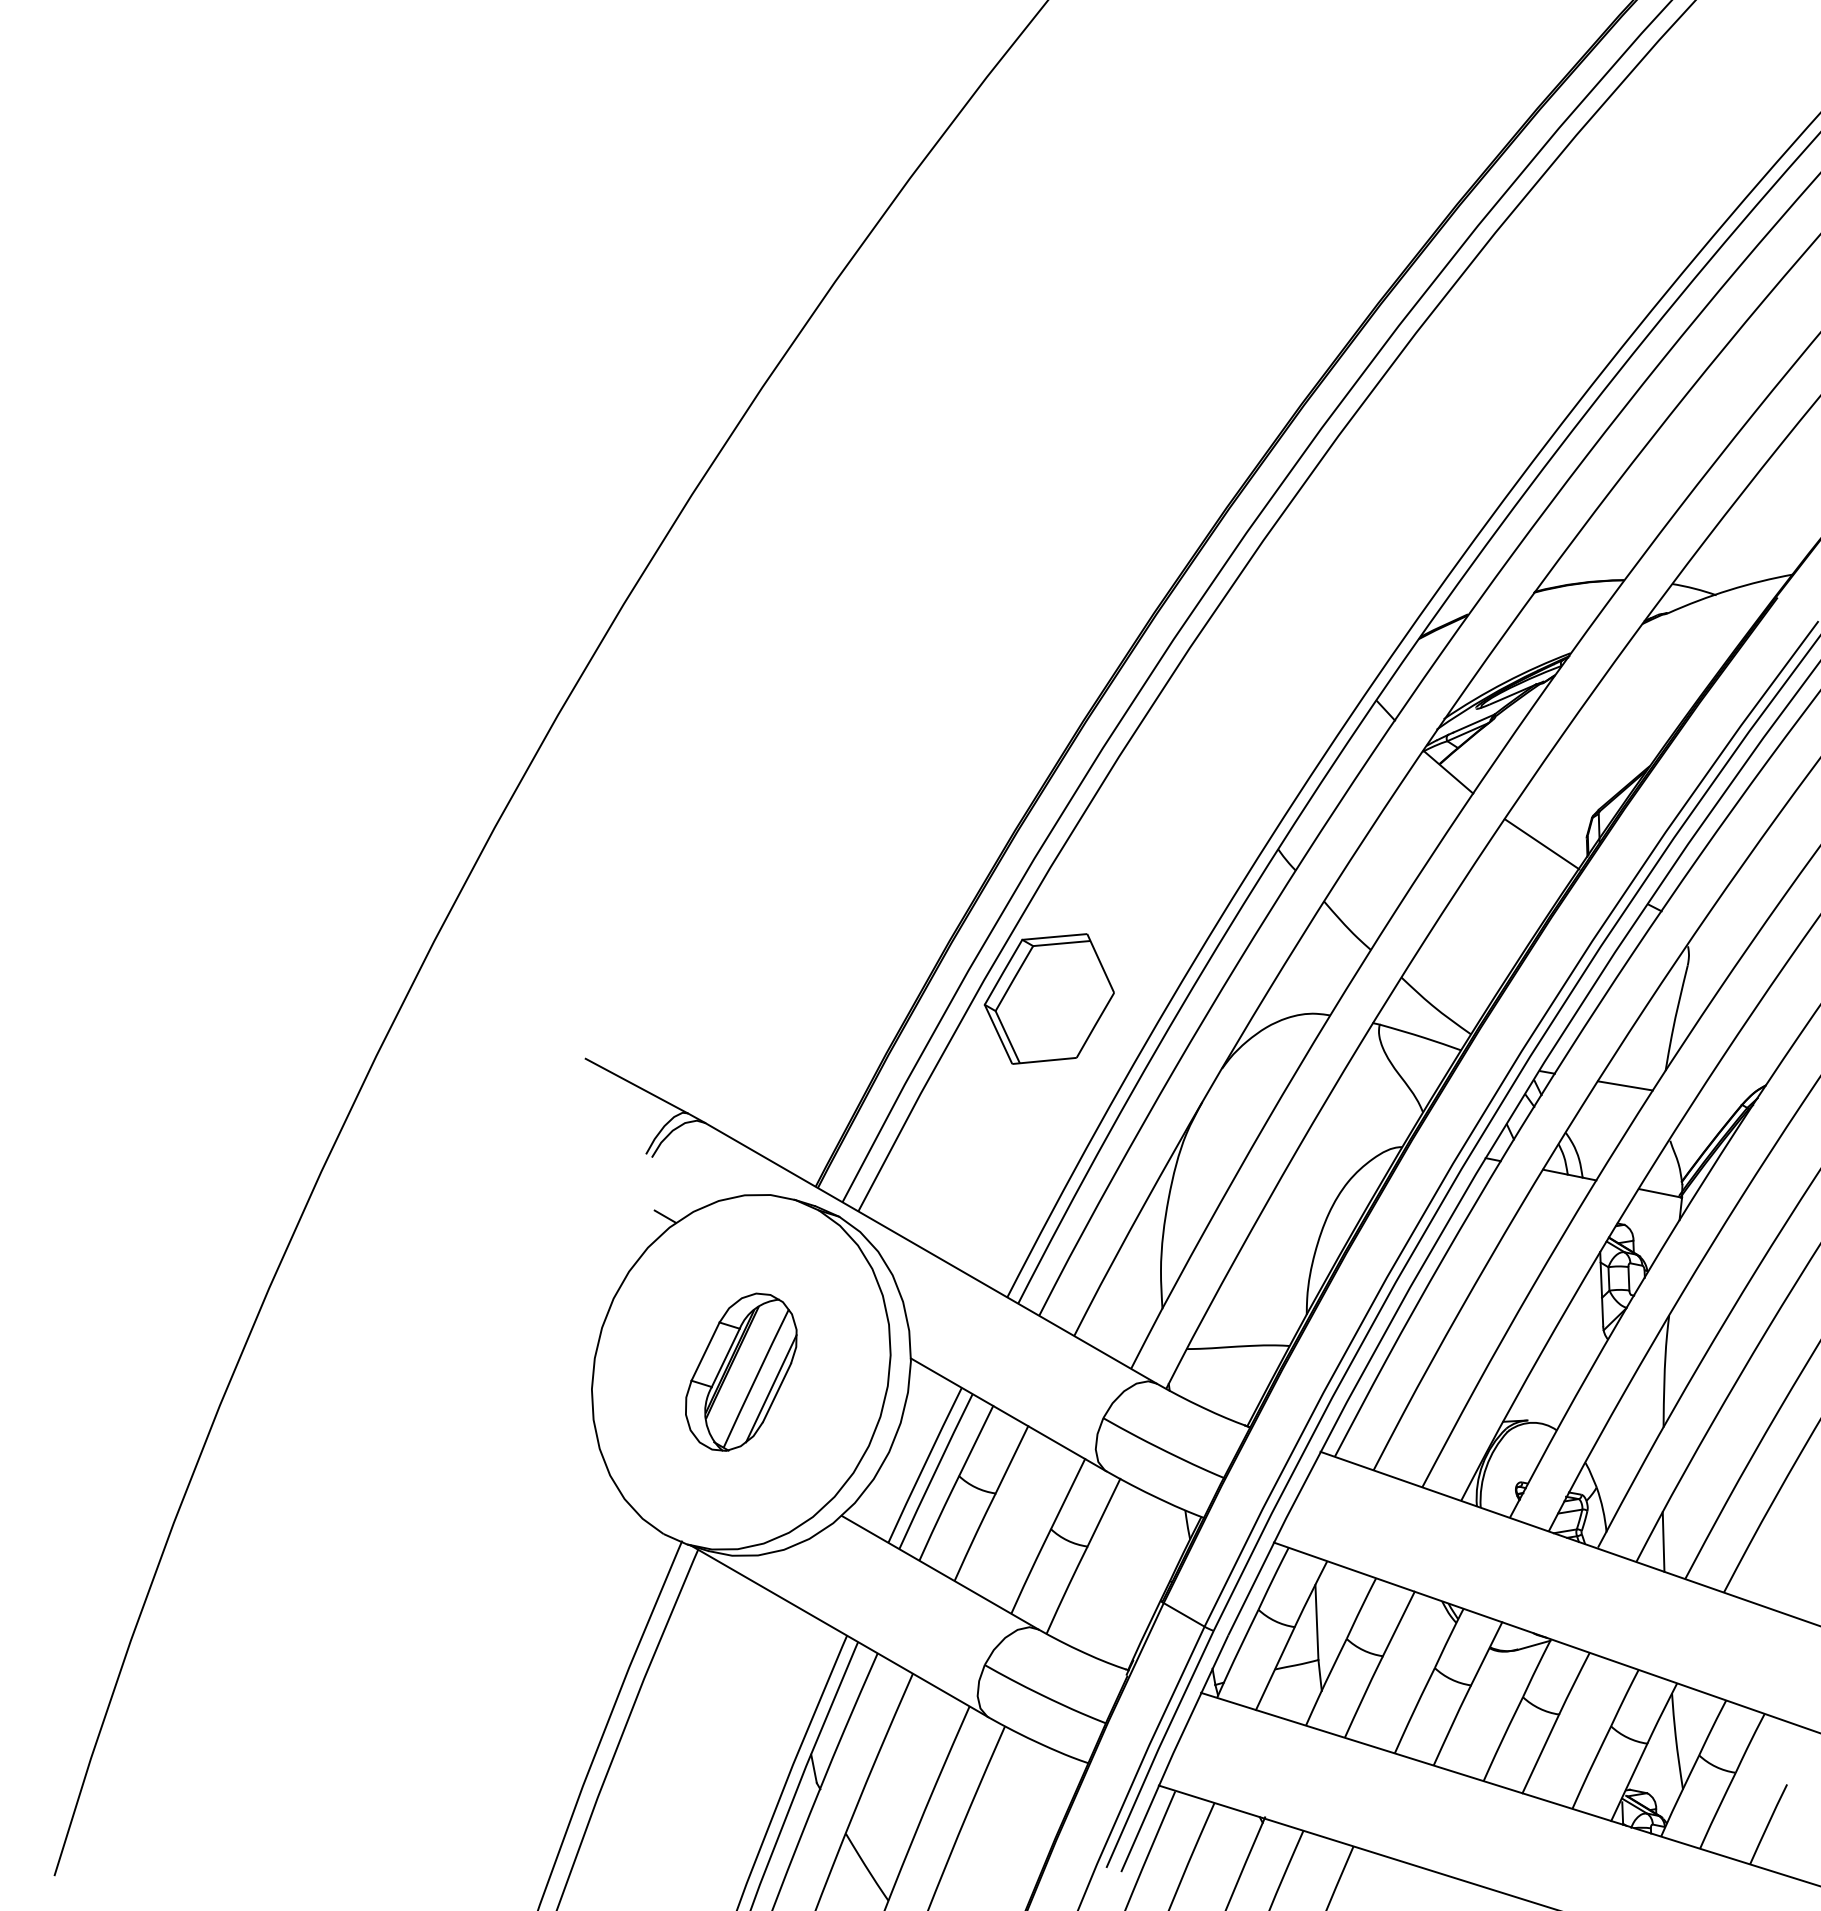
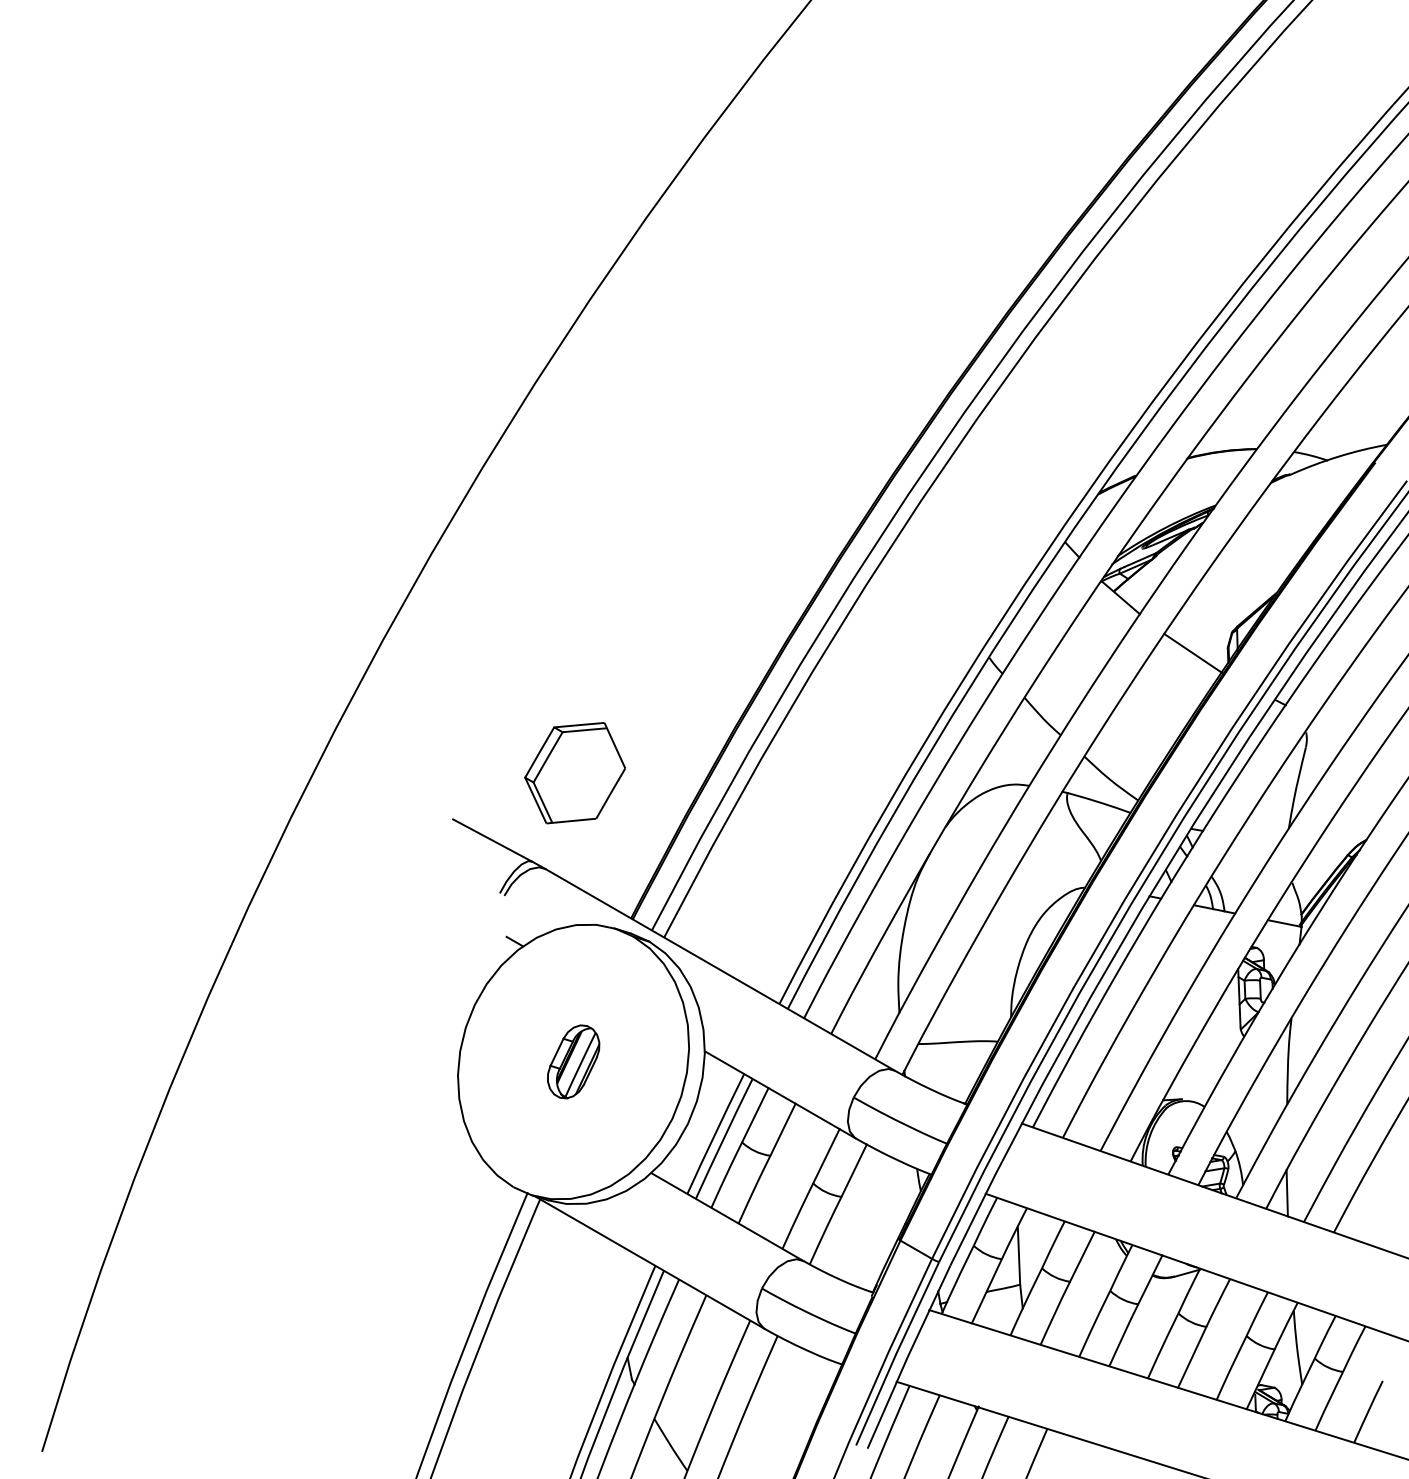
part: (1048, 998) -> (574, 772), moved
line: (1625, 1085) -> (1257, 840), removed
part: (741, 1371) -> (573, 1061), size x0.6

